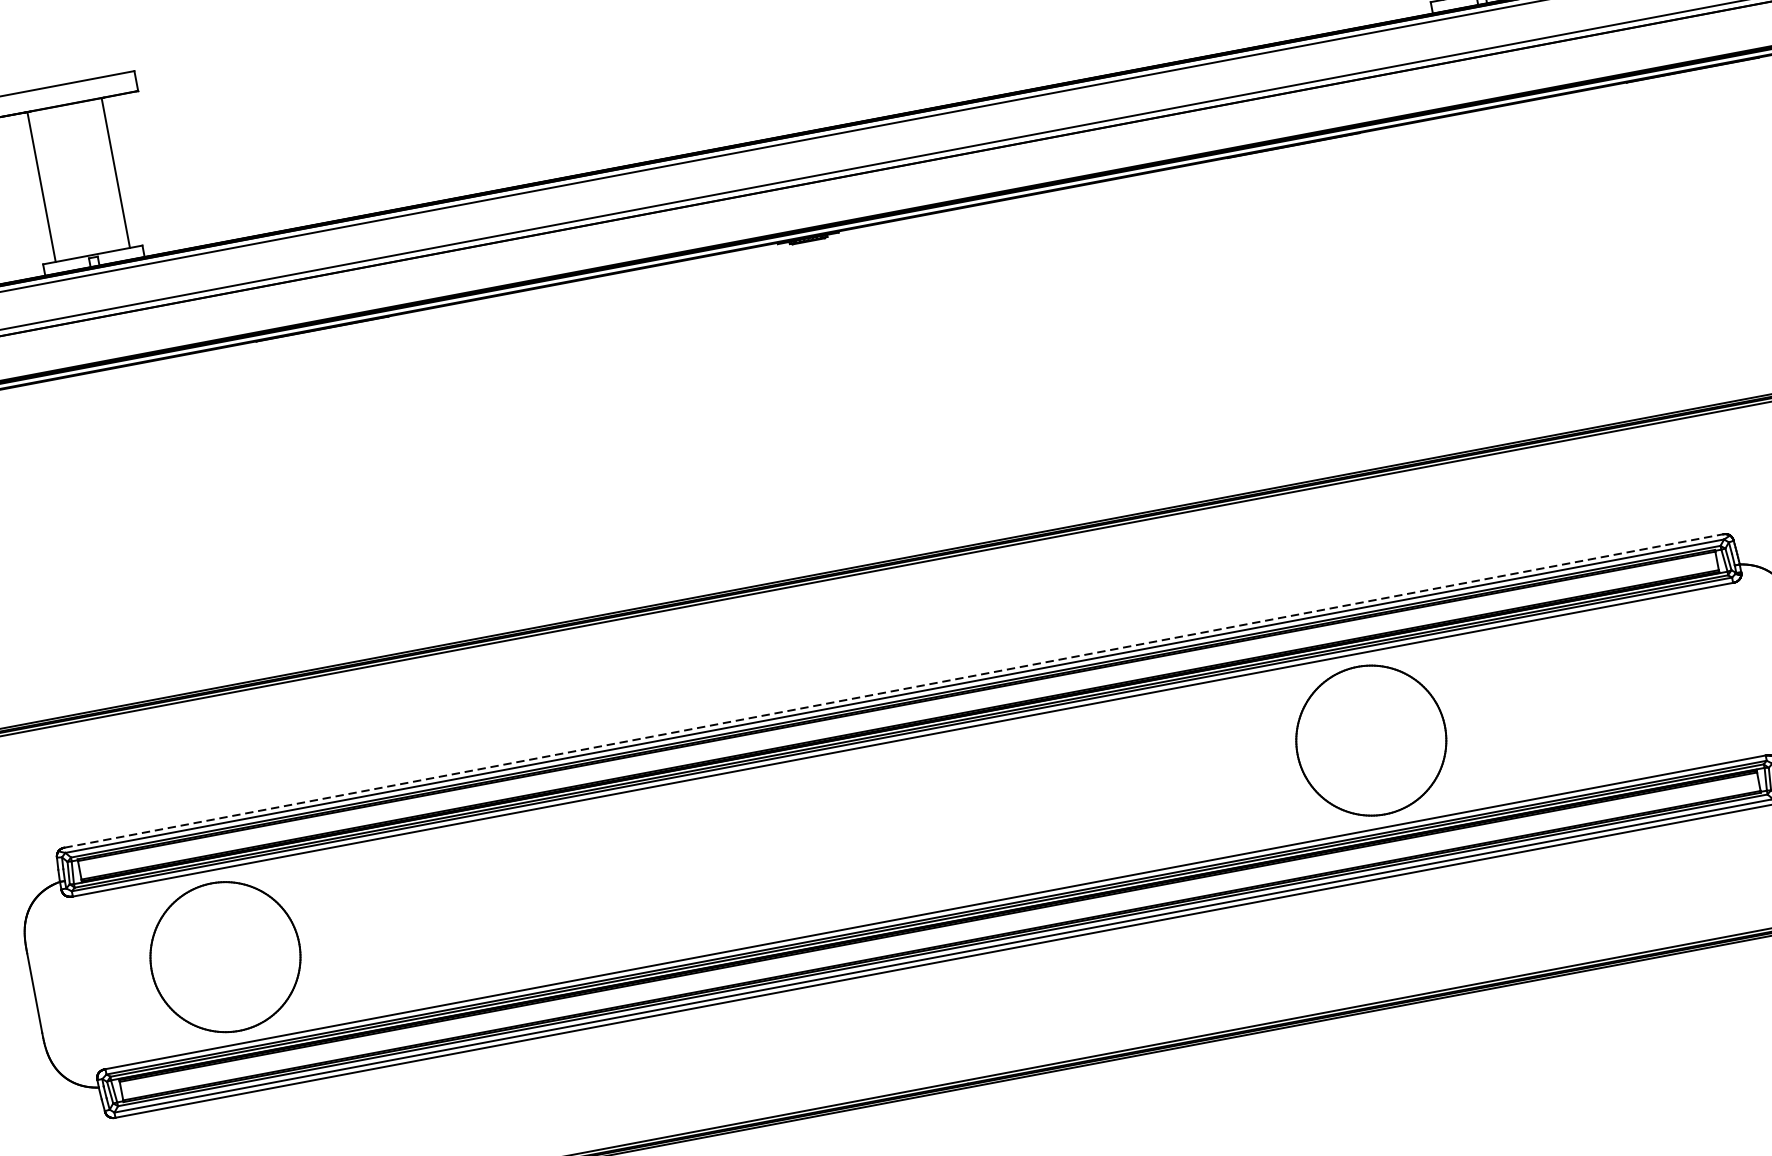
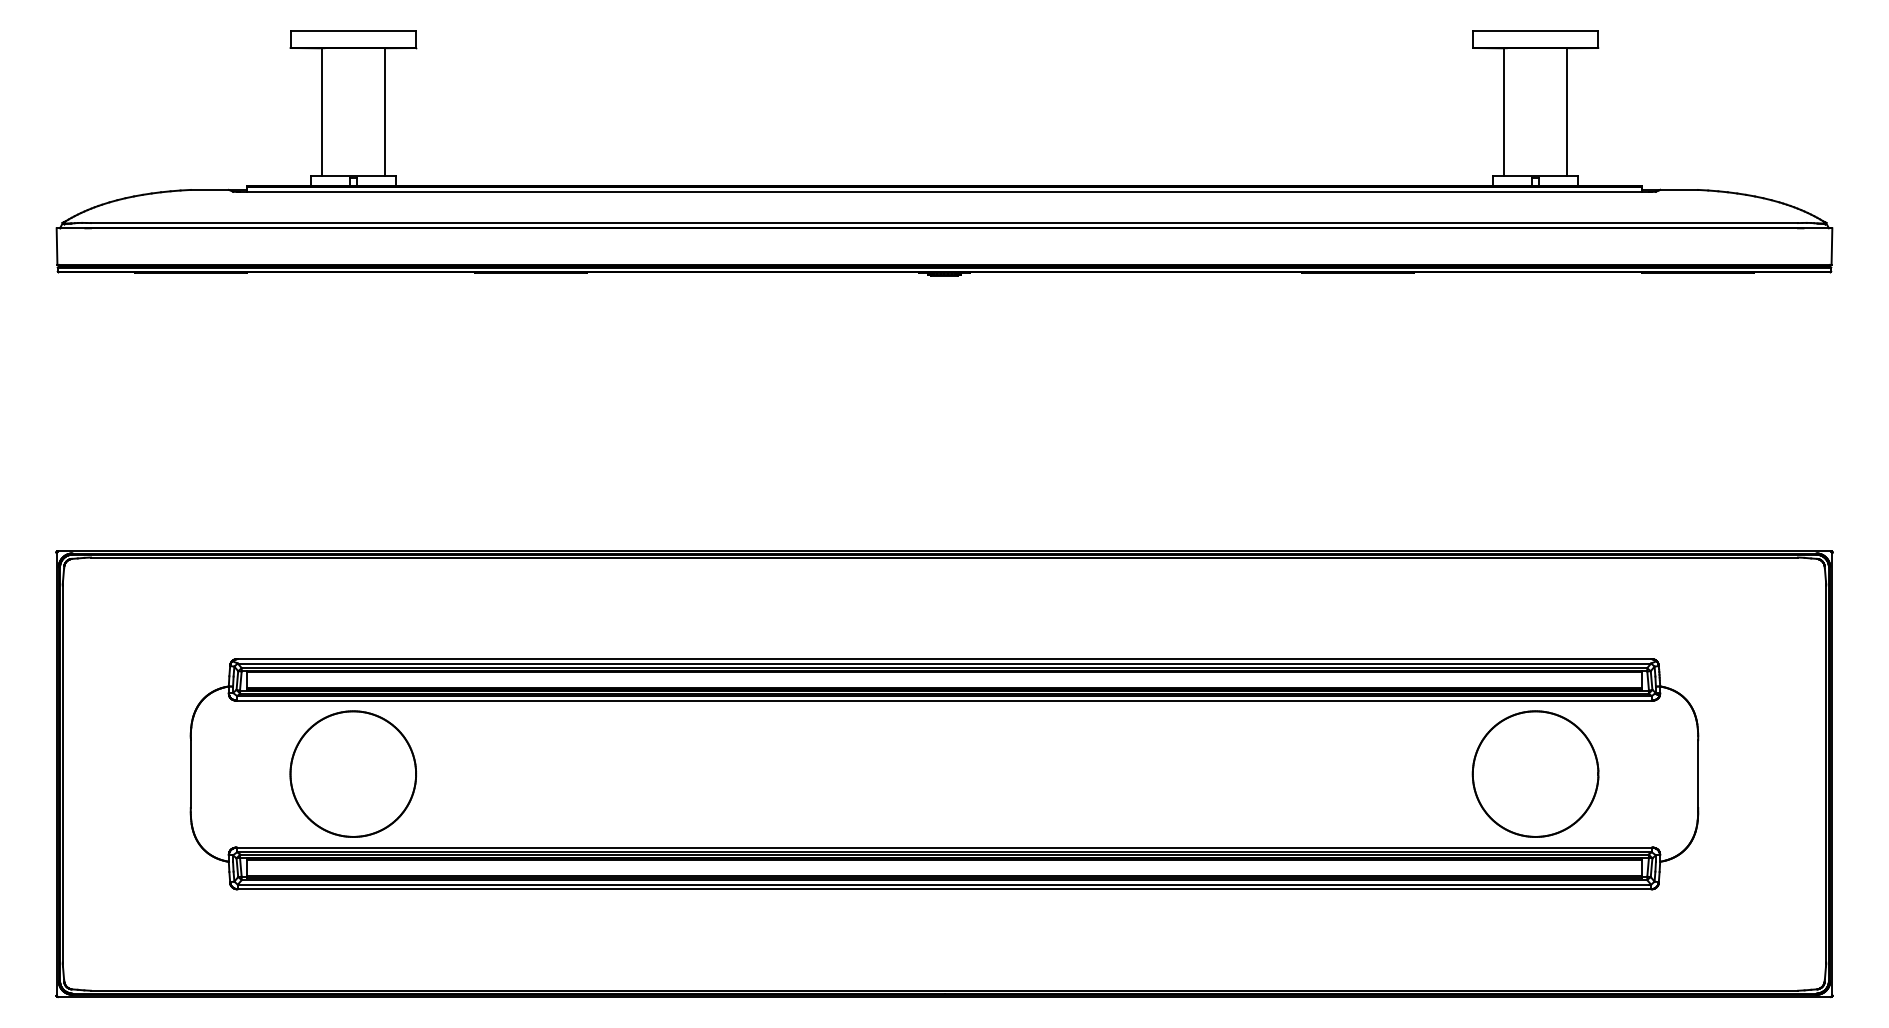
line: (893, 691) -> (944, 659), dashed -> solid
part: (1371, 739) -> (1535, 773), moved

